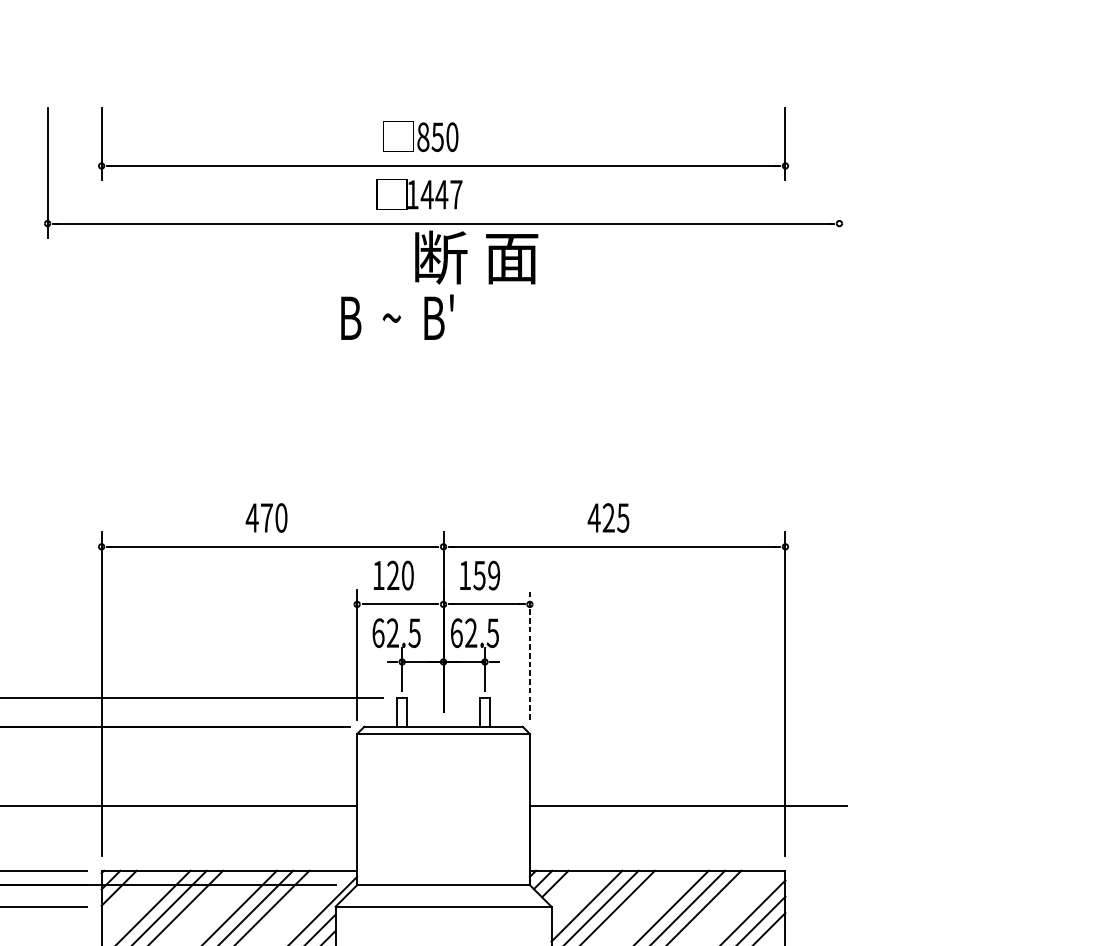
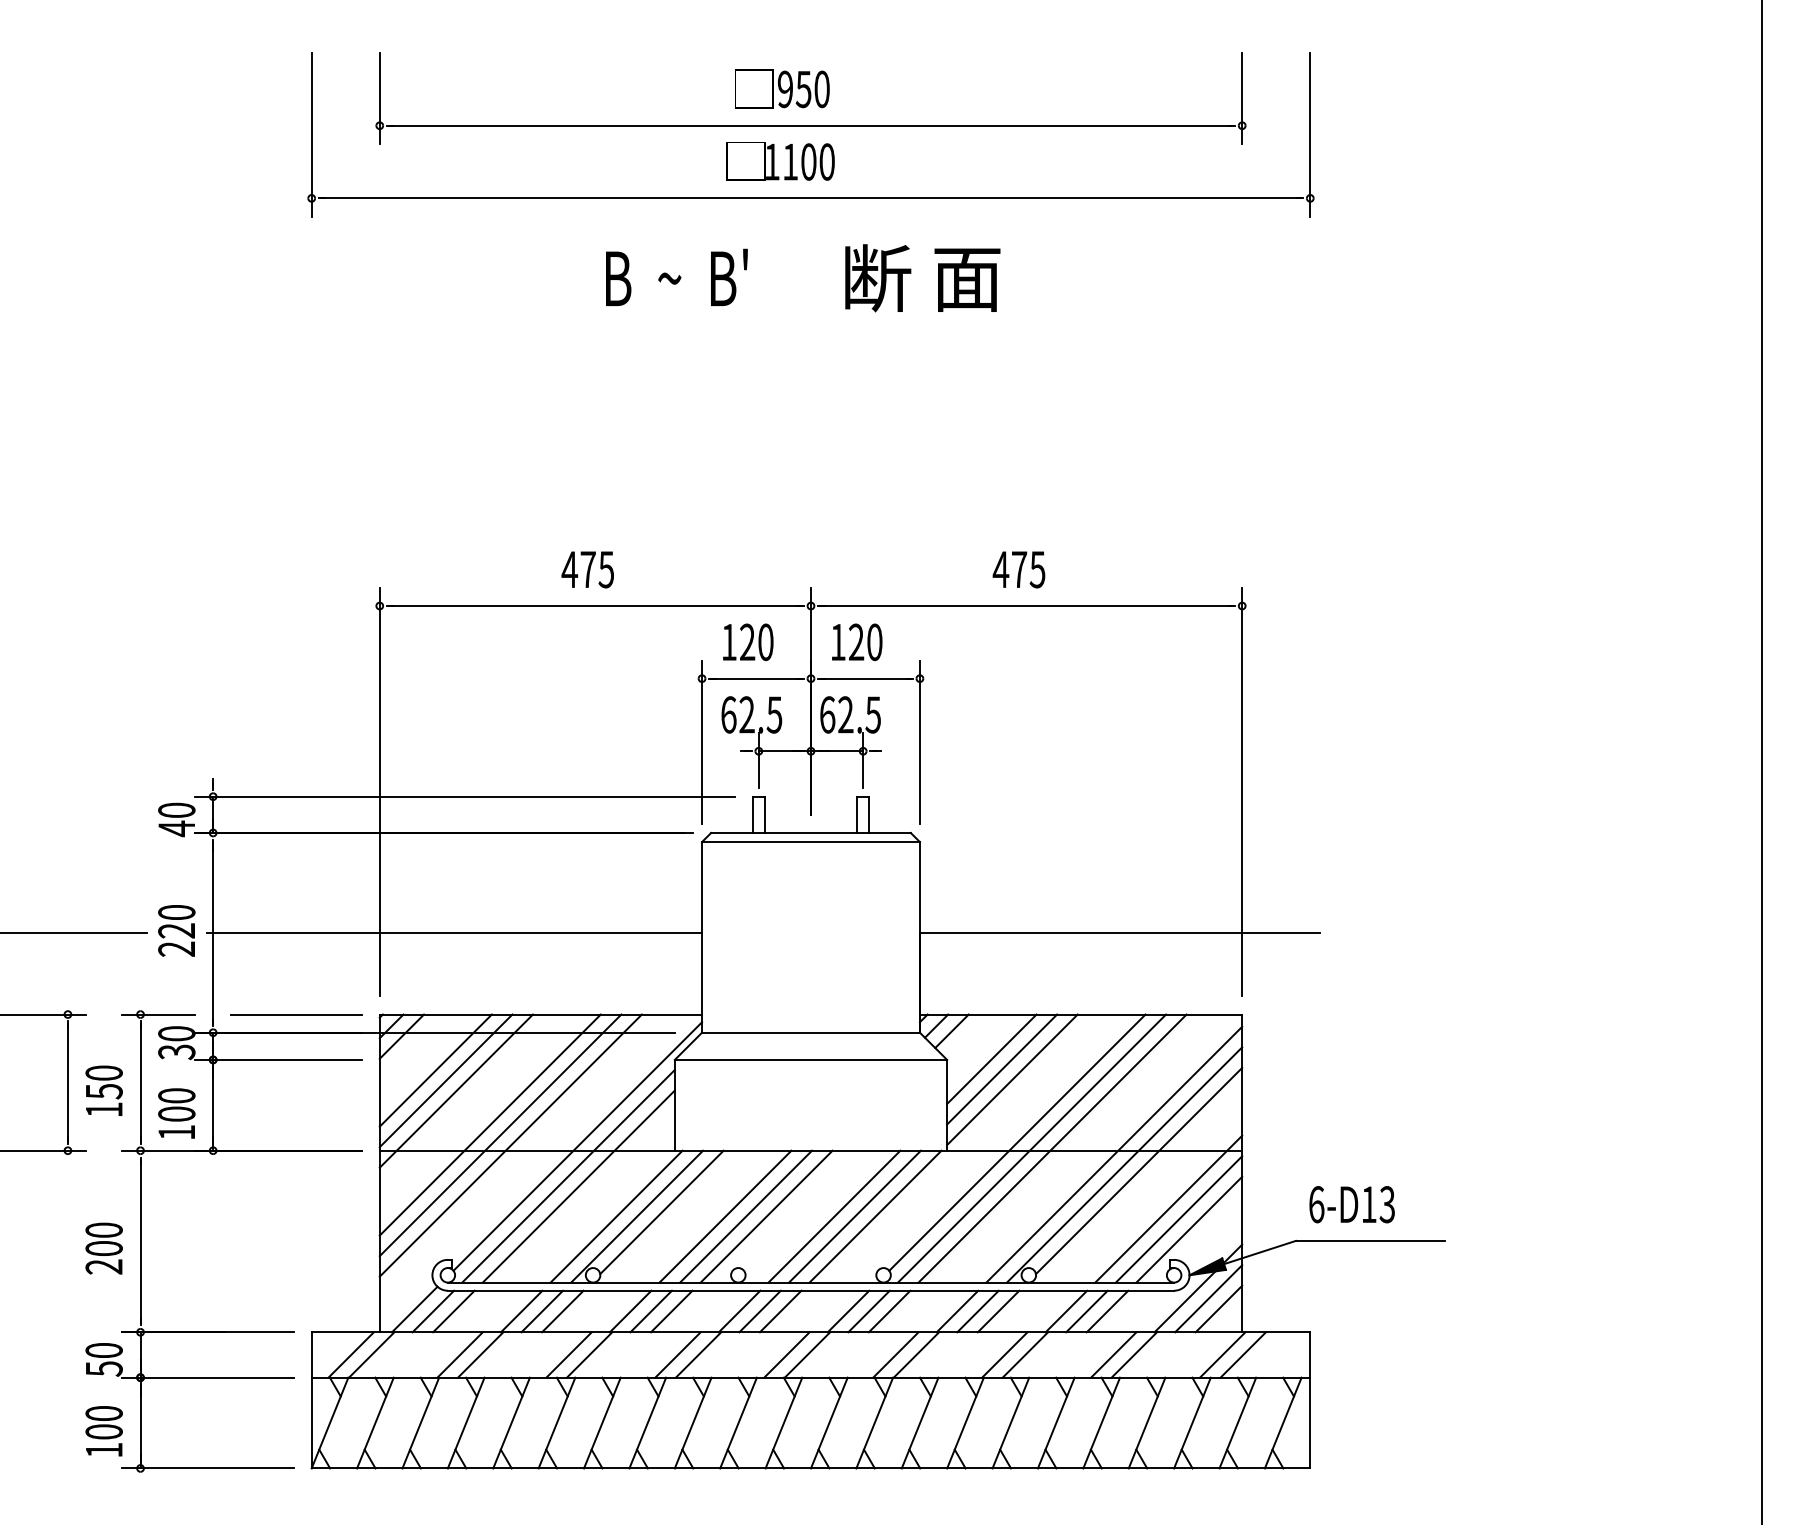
text: (423, 137) -> (785, 89), 850 -> 950
line: (839, 172) -> (1310, 134), added
text: (441, 194) -> (808, 161), 1447 -> 1100
text: (476, 257) -> (922, 278), moved
text: (397, 316) -> (676, 276), moved
text: (281, 517) -> (606, 569), 470 -> 475
text: (608, 517) -> (1019, 569), 425 -> 475
text: (486, 575) -> (865, 642), 159 -> 120
line: (529, 655) -> (919, 742), dashed -> solid

